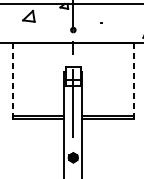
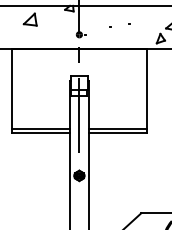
line: (12, 81) -> (12, 91), dashed -> solid
line: (134, 81) -> (146, 91), dashed -> solid

